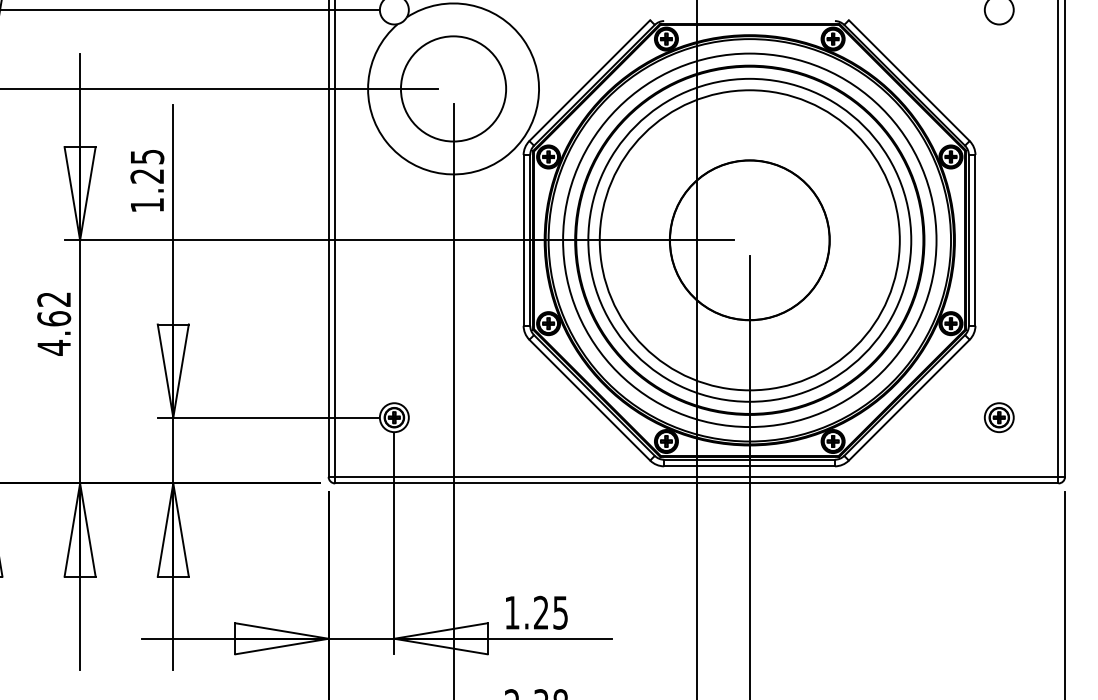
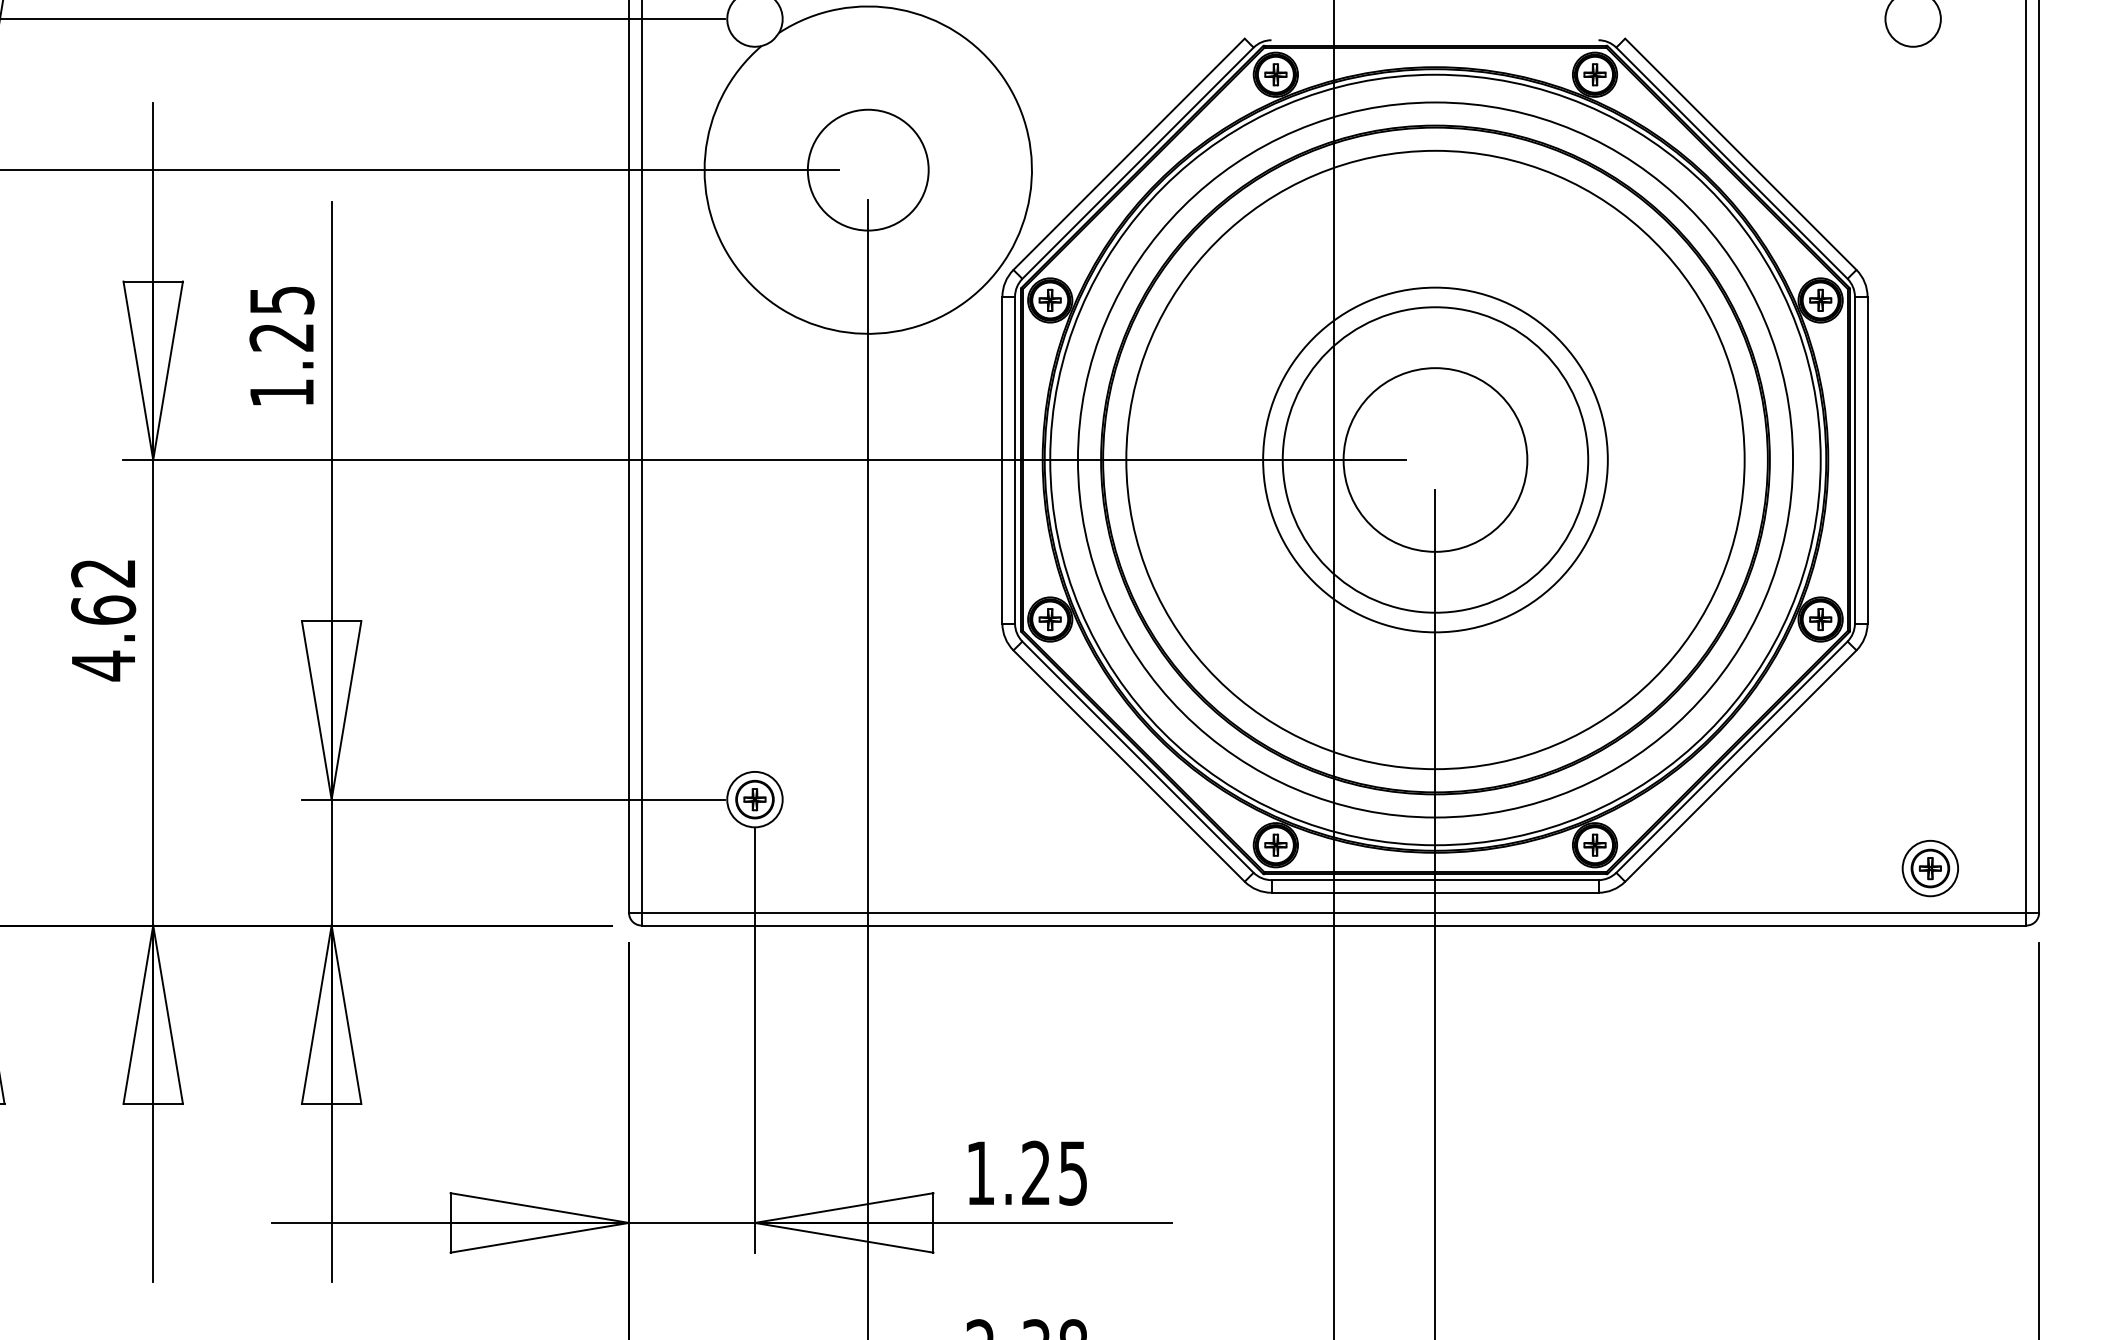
circle: (453, 88) -> (868, 169), size x0.6
circle: (749, 240) -> (1434, 460), size x0.6
circle: (749, 240) -> (1434, 460), size x0.6
part: (998, 417) -> (1928, 868), moved

